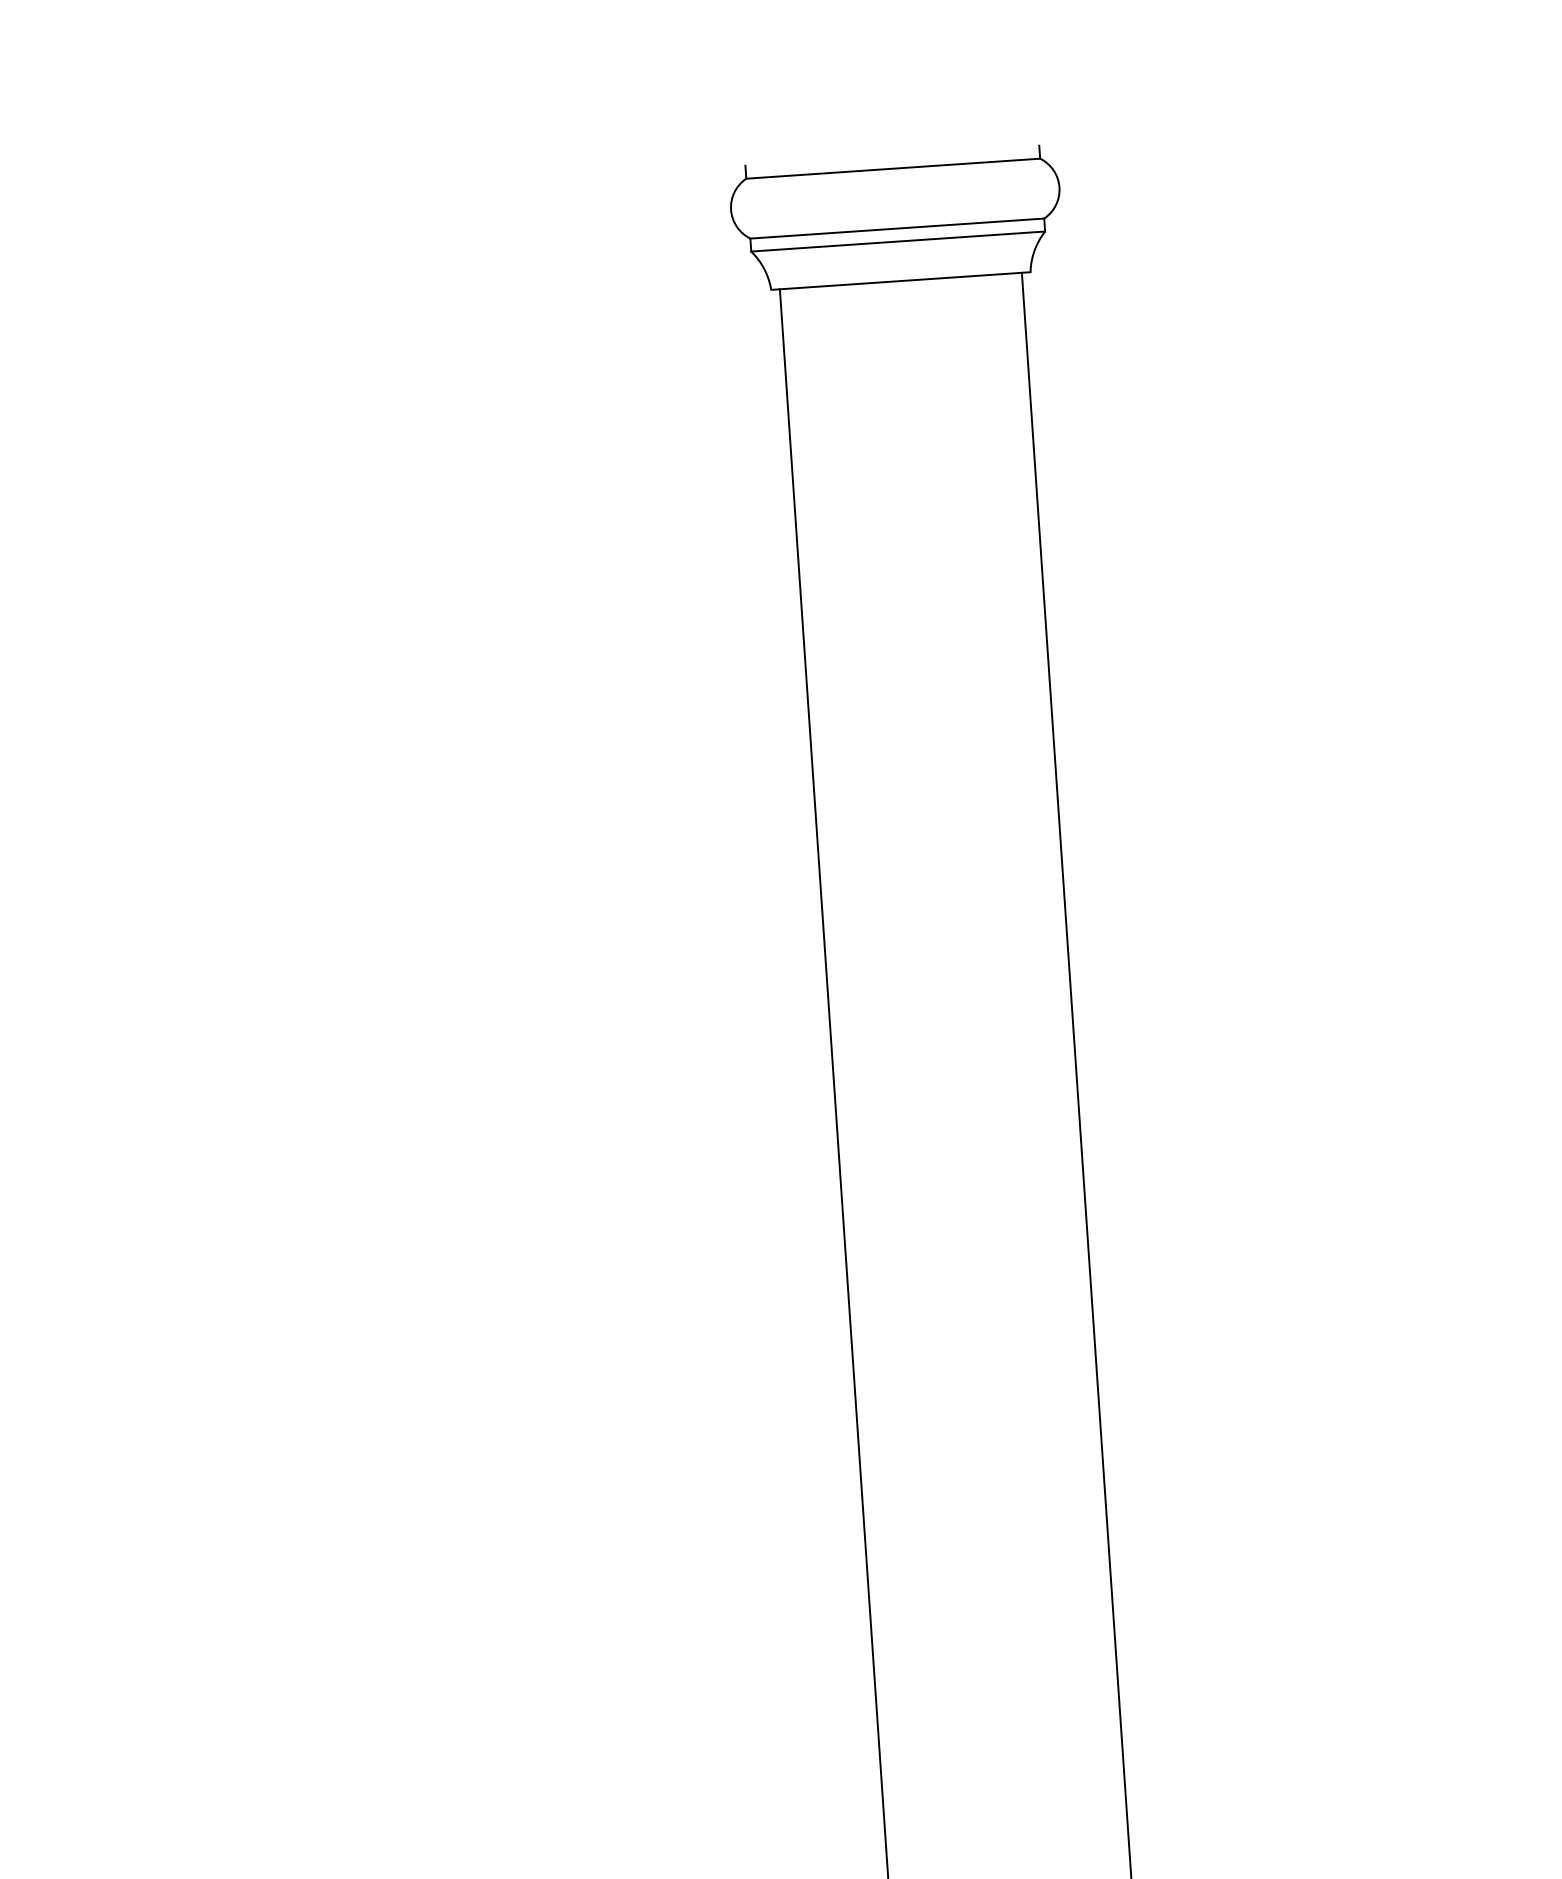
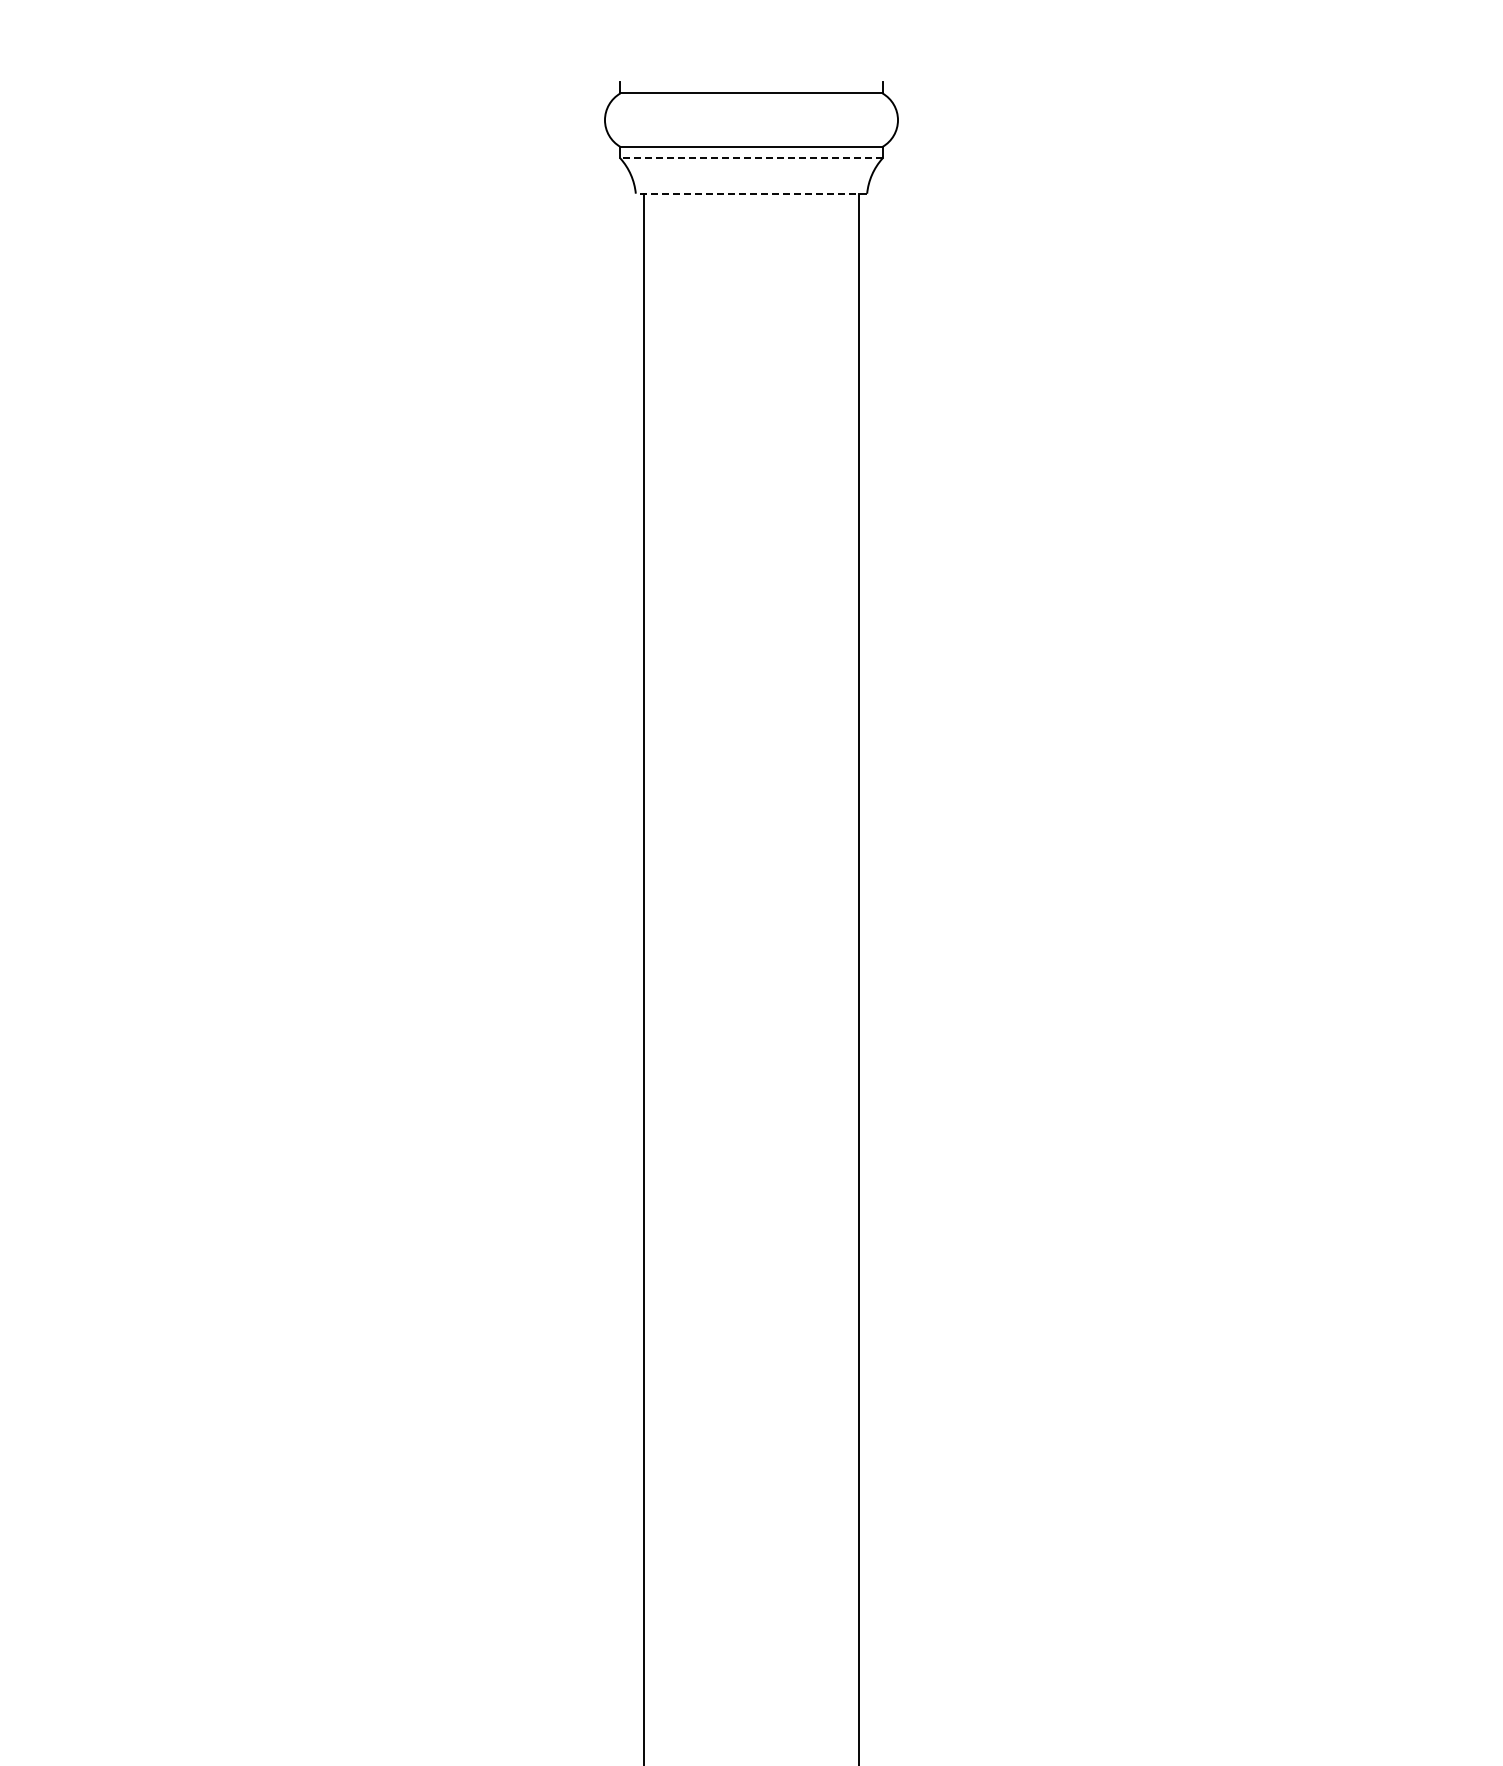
line: (898, 241) -> (751, 158), solid -> dashed
line: (900, 280) -> (751, 193), solid -> dashed

